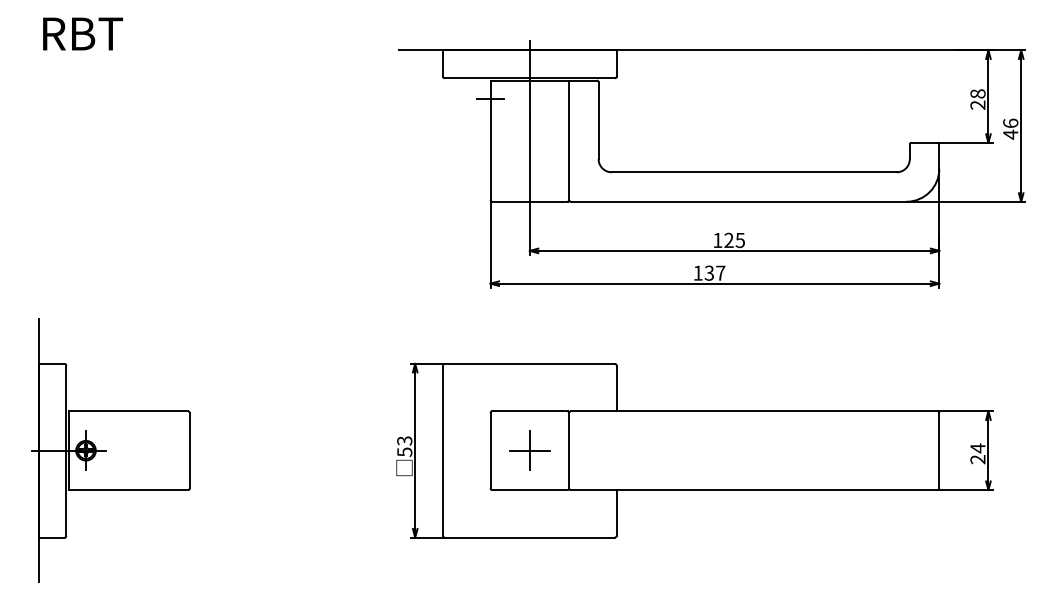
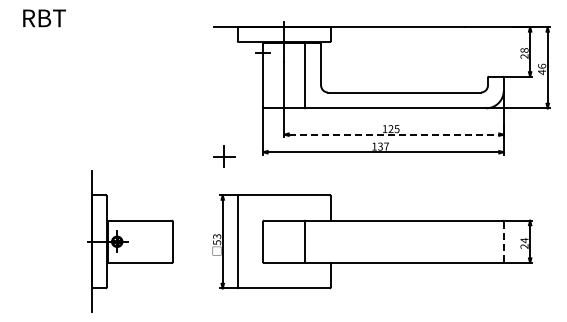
line: (735, 250) -> (394, 134), solid -> dashed
part: (110, 450) -> (130, 241), moved
part: (530, 450) -> (224, 156), moved
line: (938, 451) -> (503, 242), solid -> dashed

